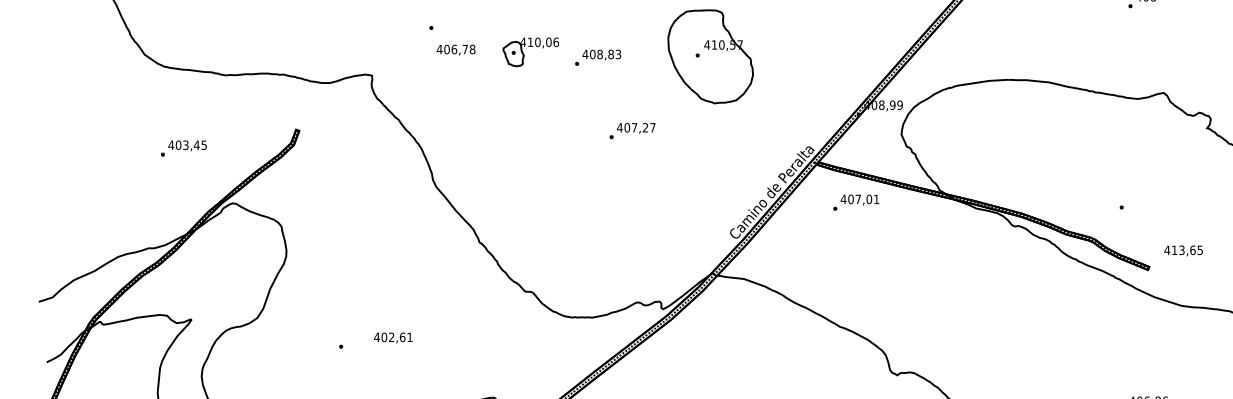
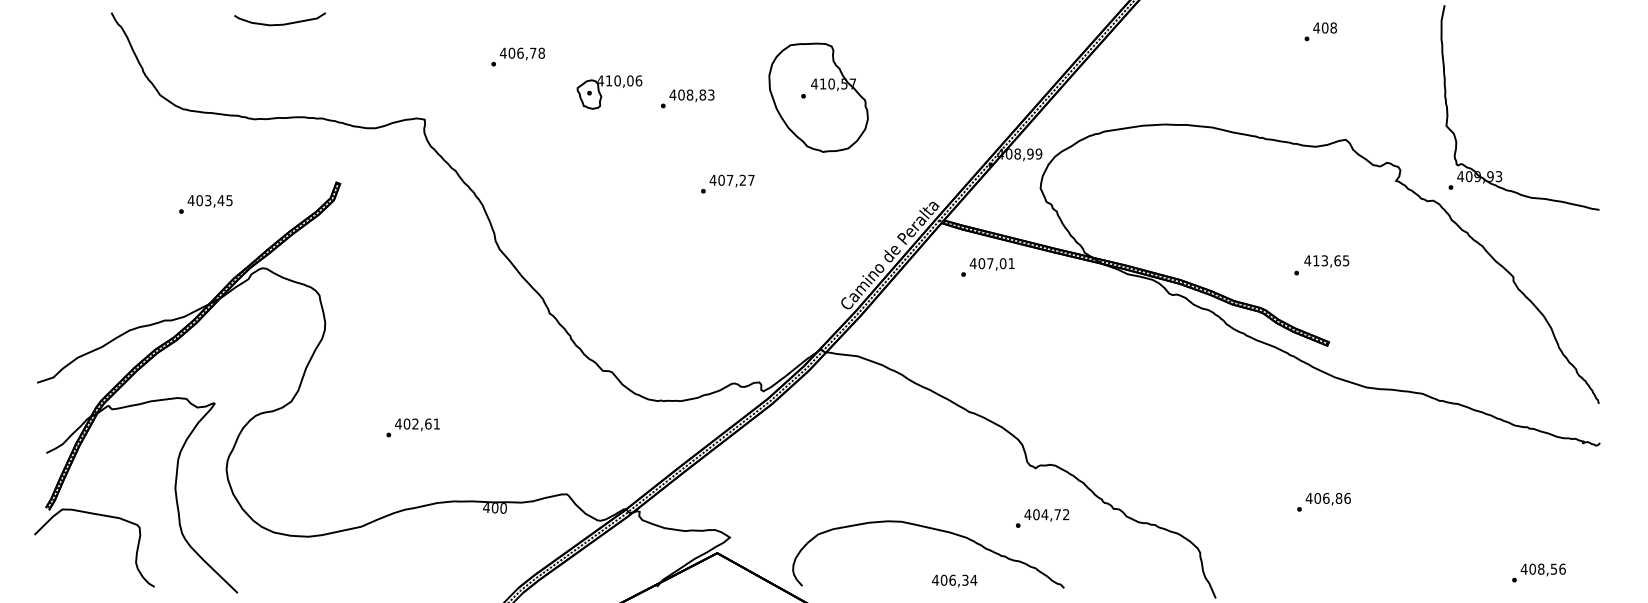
text: (455, 49) -> (521, 53), moved
text: (1183, 250) -> (1326, 261), moved
text: (393, 337) -> (417, 424), moved

